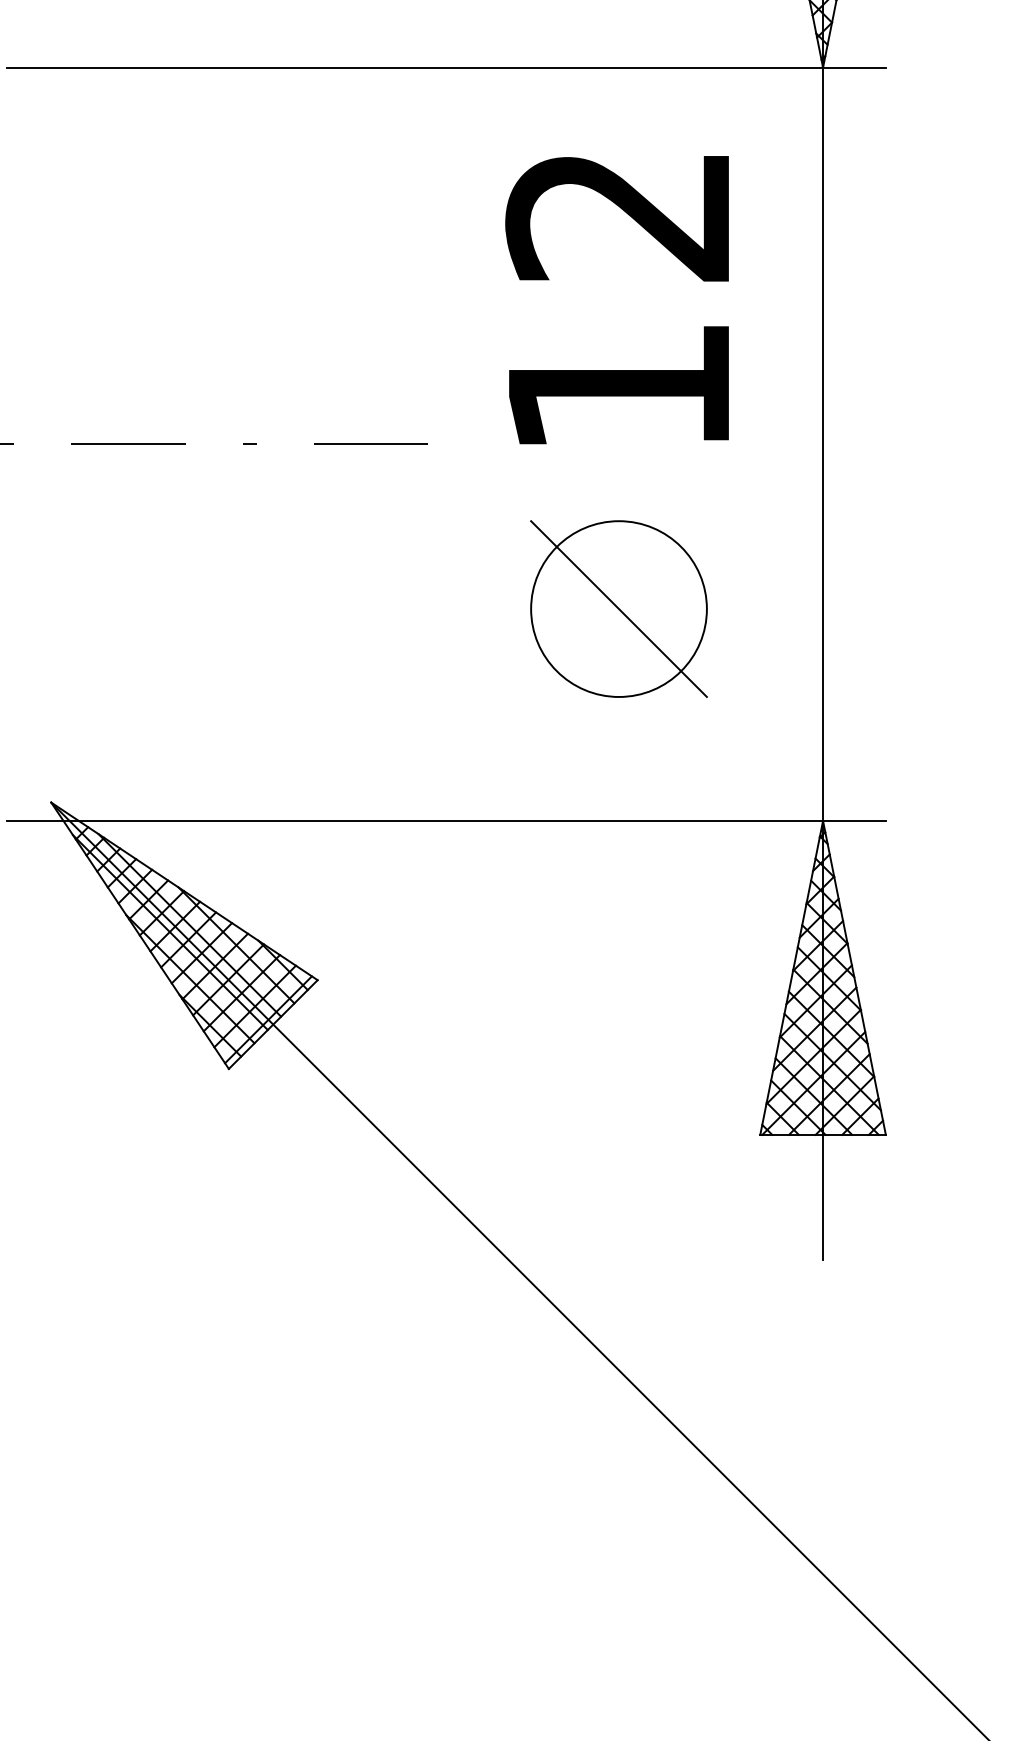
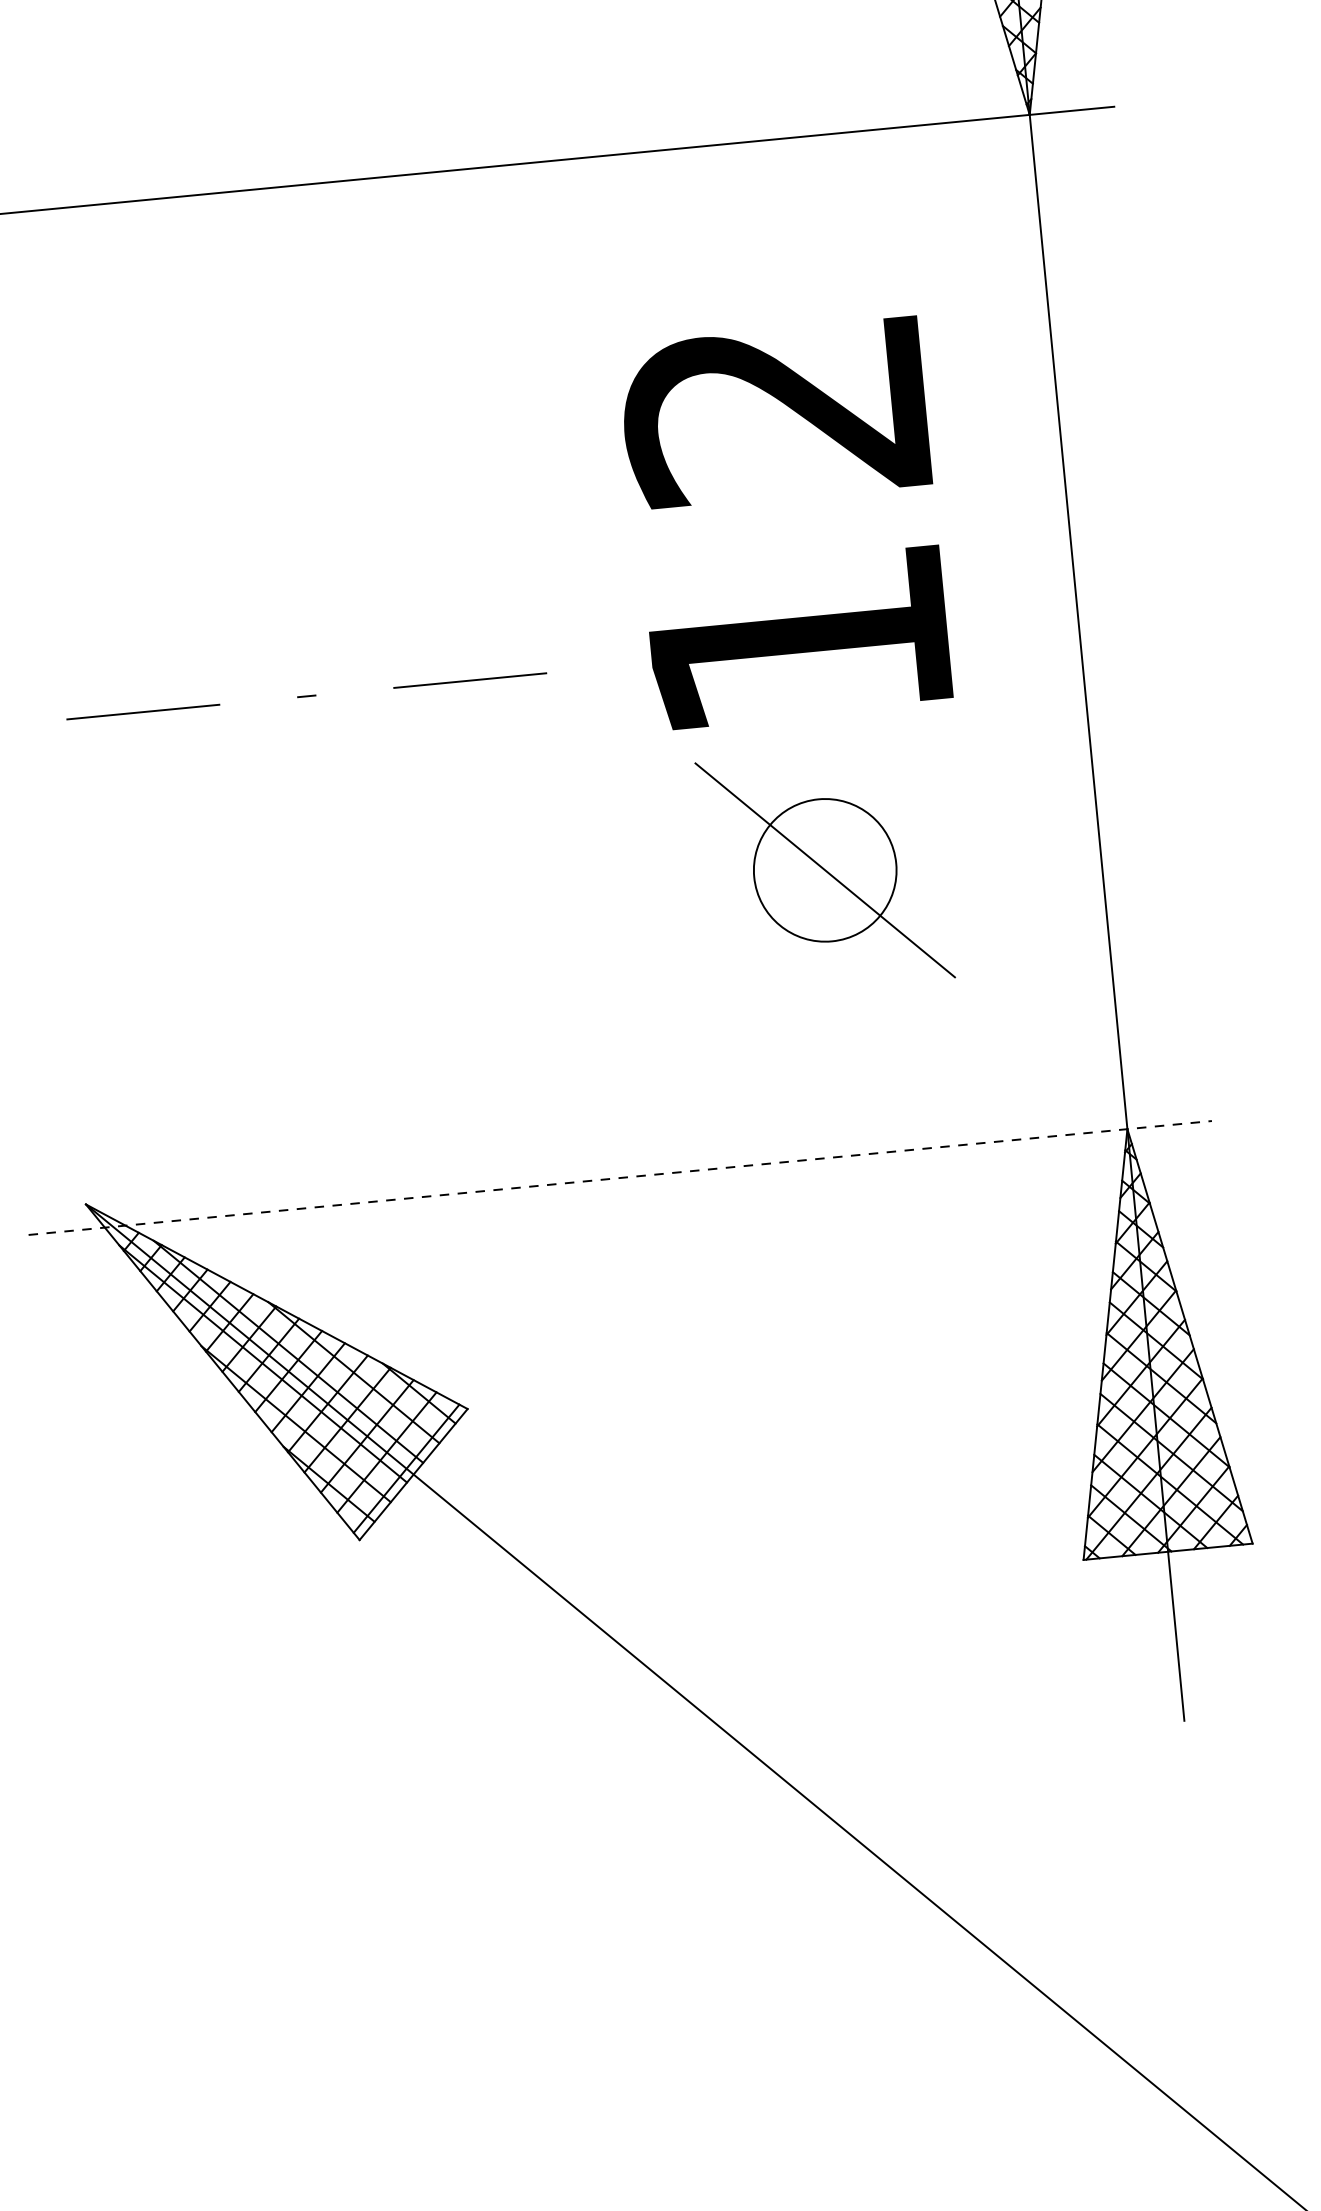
text: (616, 300) -> (784, 524), moved
circle: (618, 608) -> (824, 869), size x0.6
line: (446, 820) -> (620, 1177), solid -> dashed

